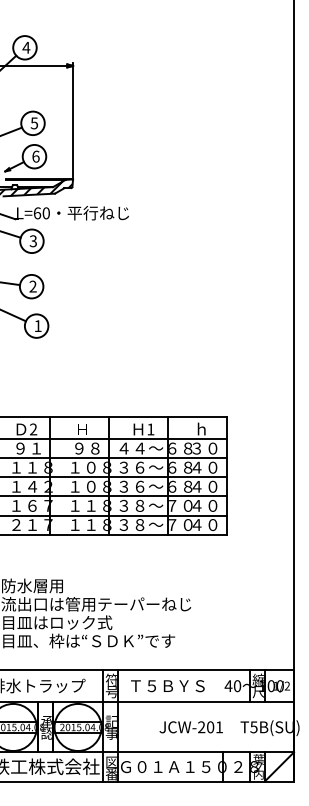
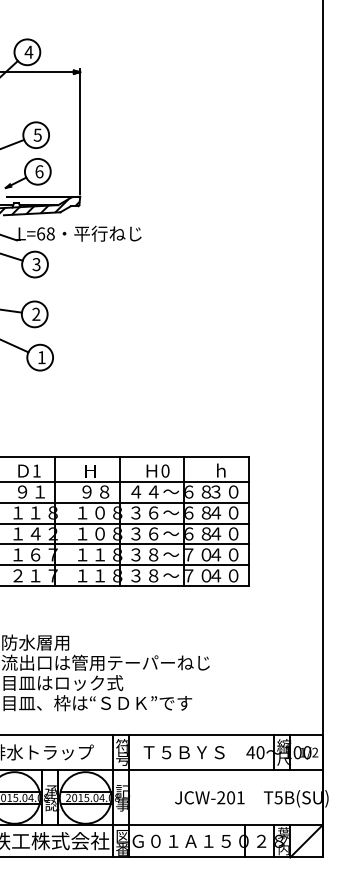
text: (46, 212) -> (50, 233), L=60 -> L=68
text: (33, 428) -> (36, 470), 2 -> 1
text: (150, 428) -> (165, 470), 1 -> 0

